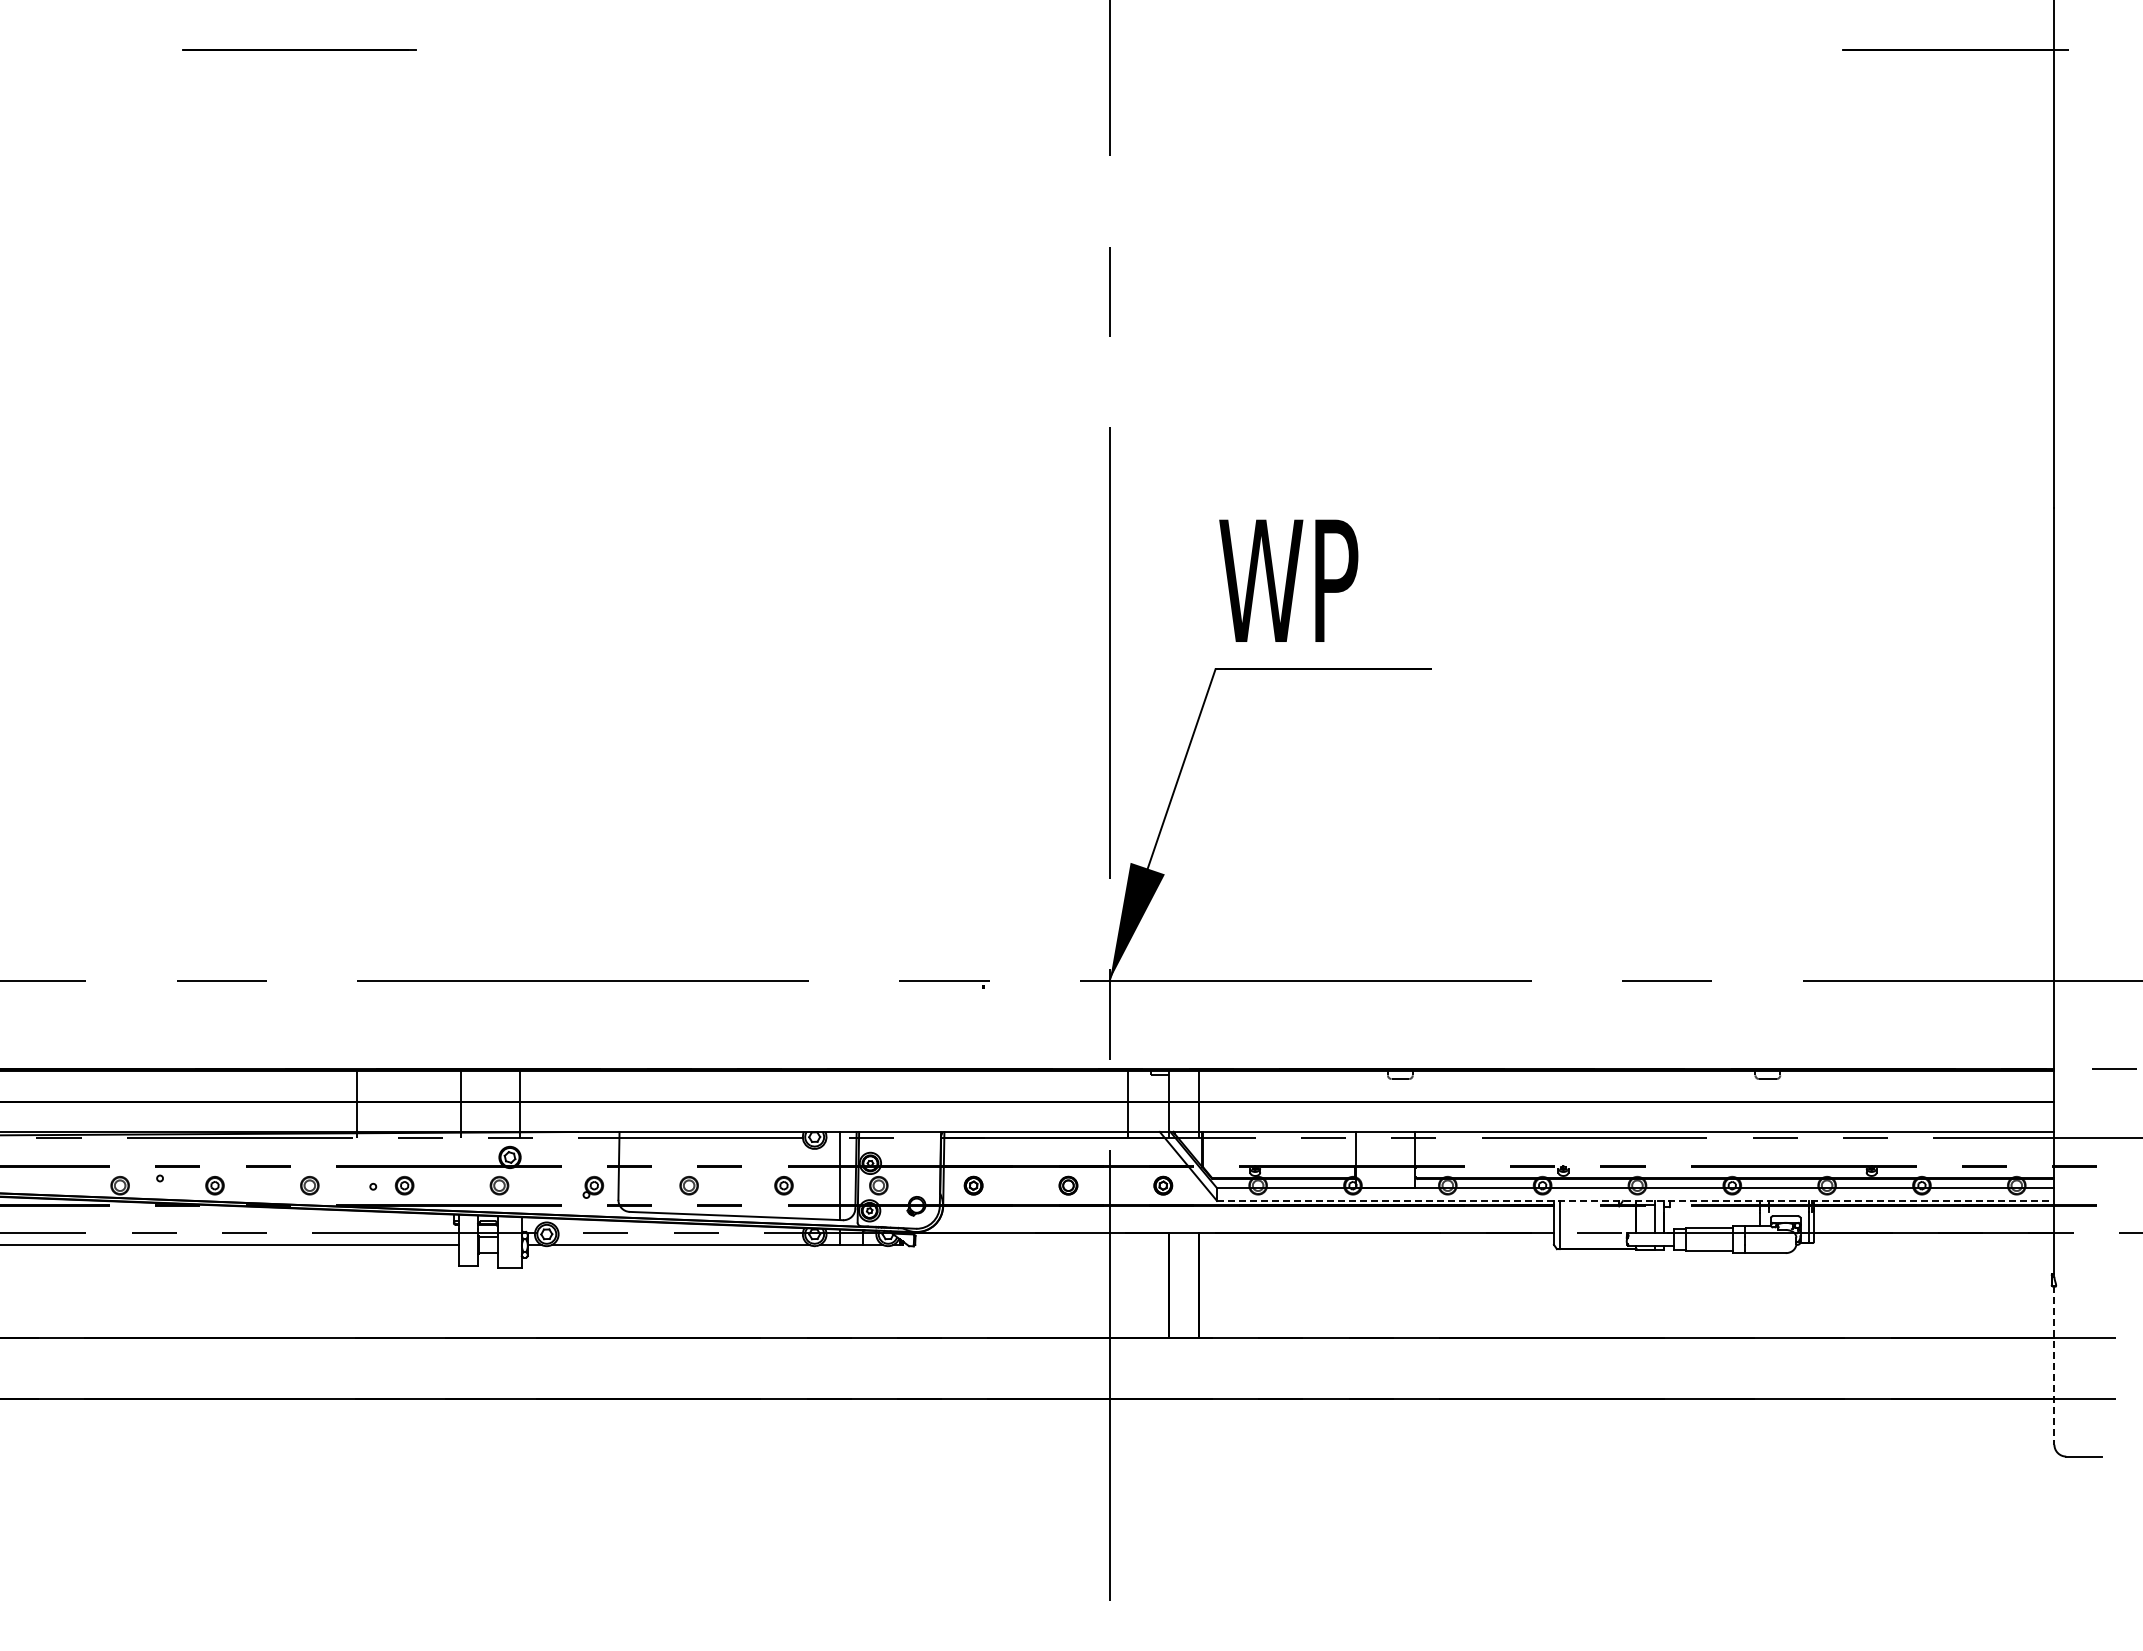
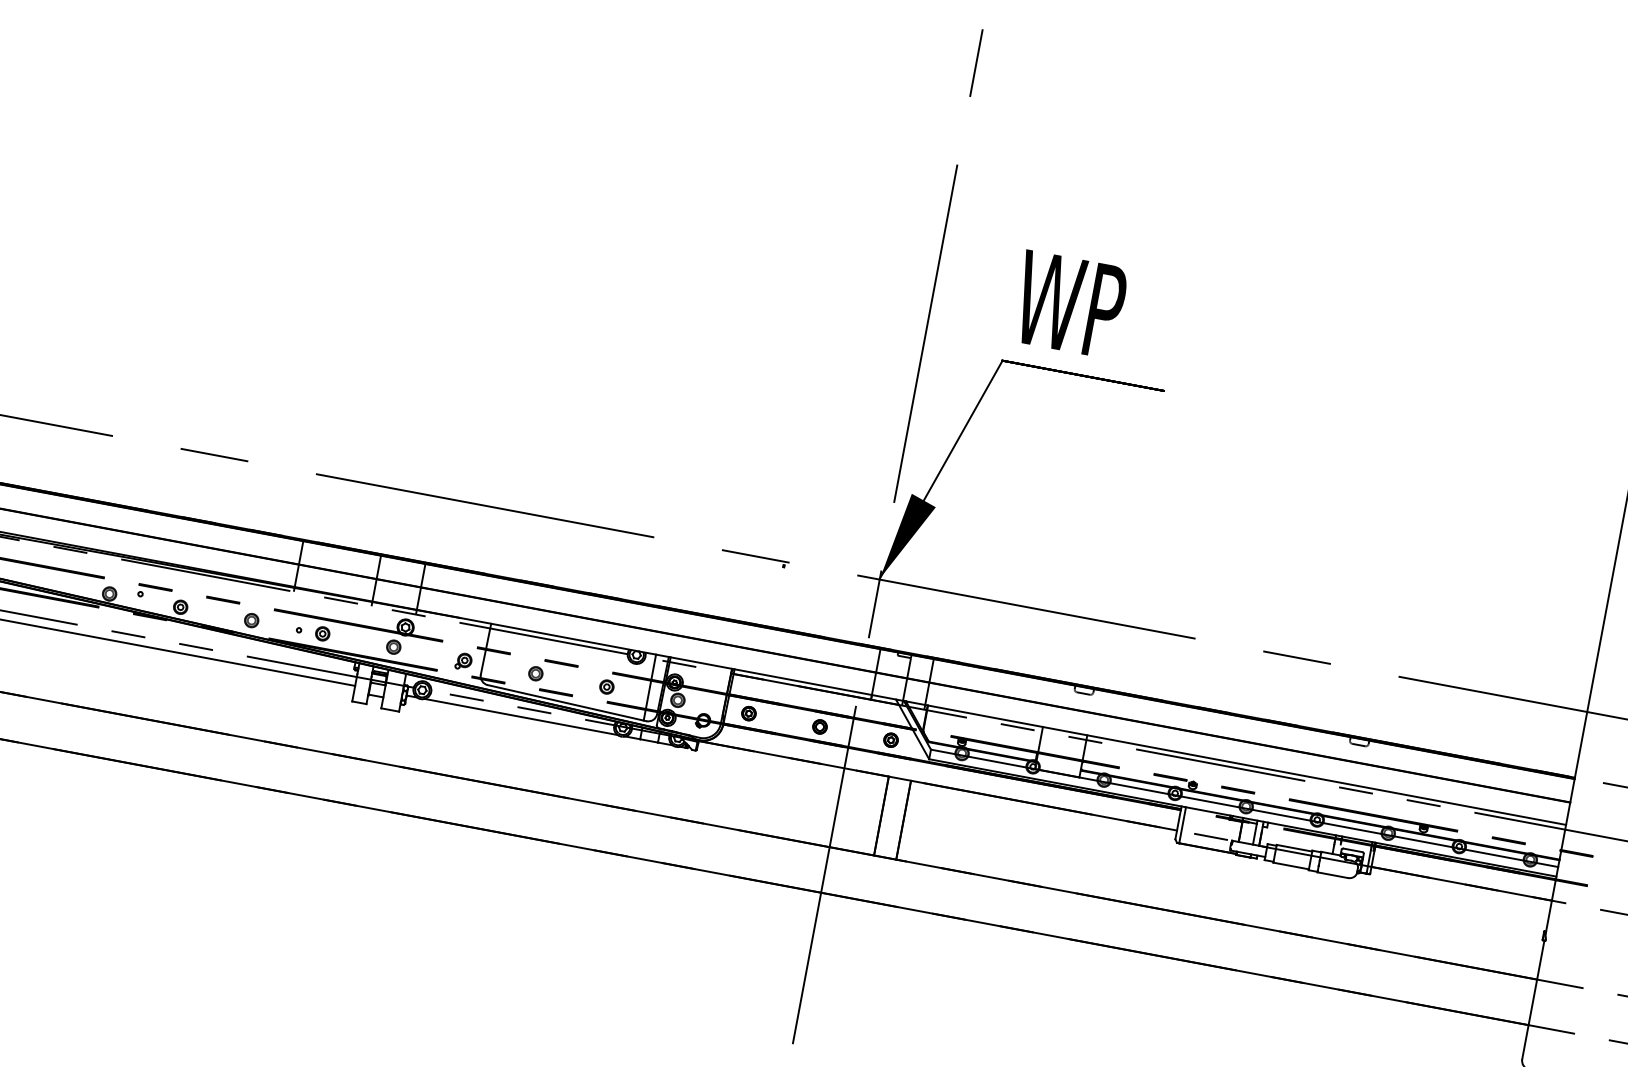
line: (1635, 1200) -> (1242, 817), dashed -> solid
line: (2054, 1366) -> (1533, 1000), dashed -> solid

